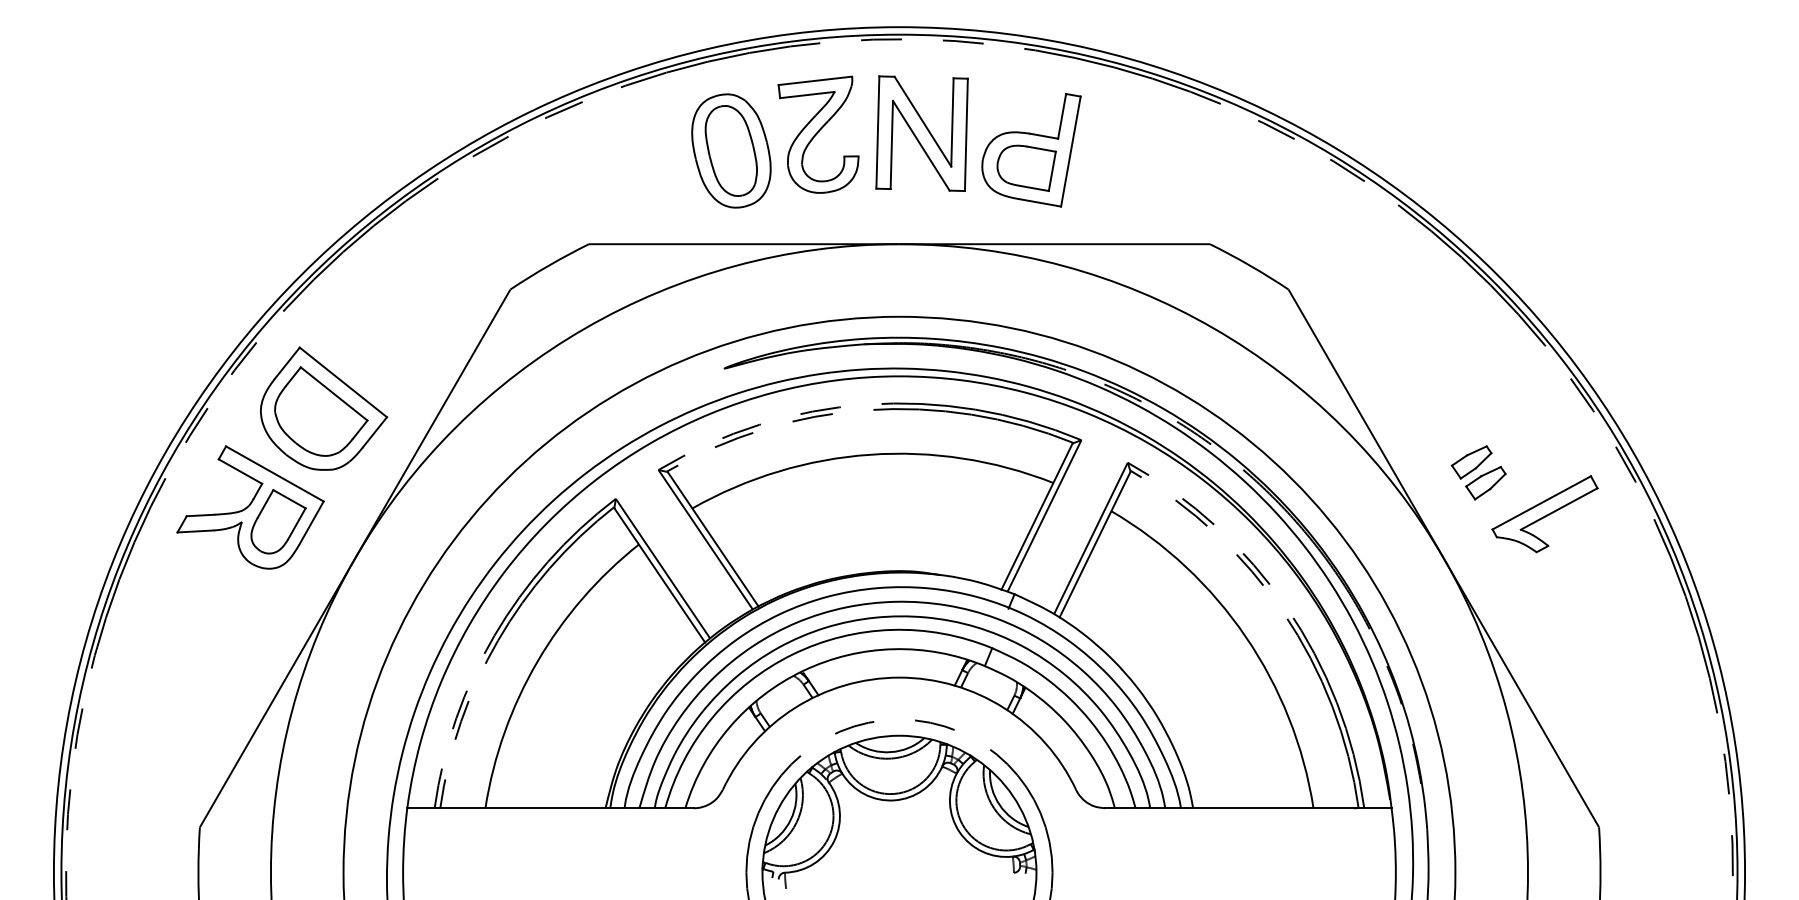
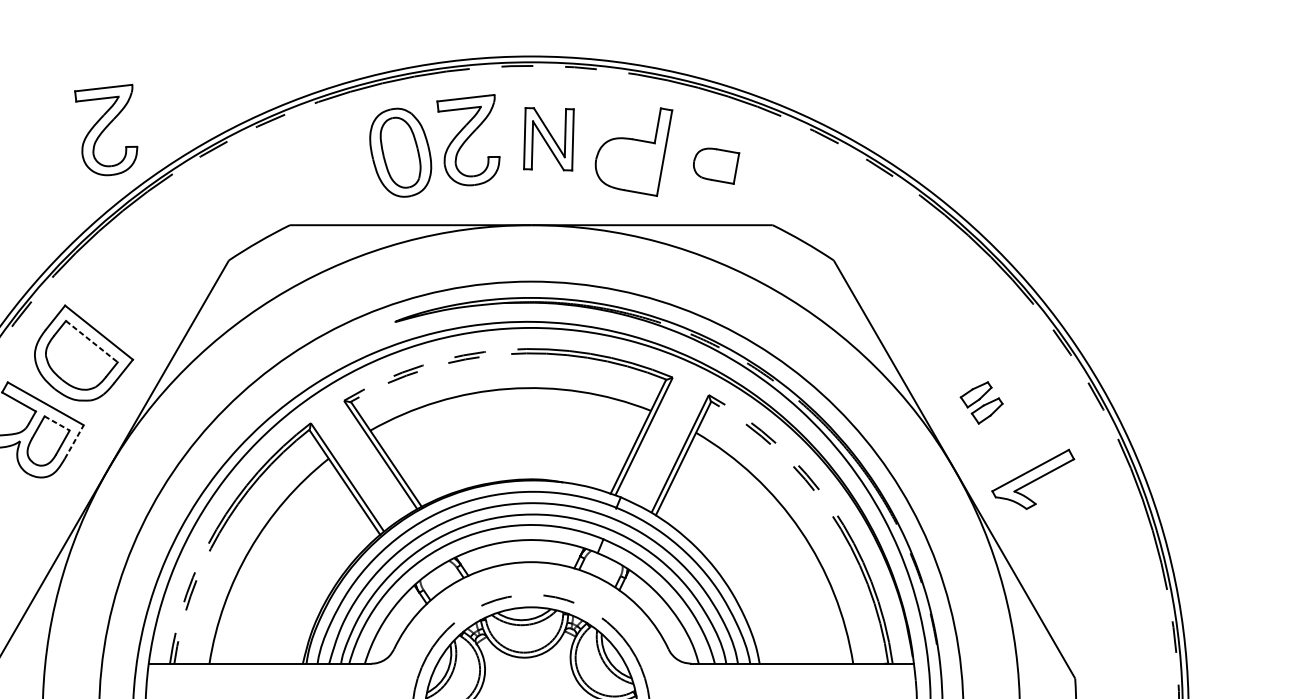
part: (352, 121) -> (106, 129), added
part: (921, 133) -> (548, 139), size x0.7
part: (1026, 167) -> (716, 165), moved
line: (334, 393) -> (92, 341), solid -> dashed
line: (289, 499) -> (57, 423), solid -> dashed
part: (1544, 514) -> (1032, 479), moved
line: (311, 523) -> (74, 442), solid -> dashed

